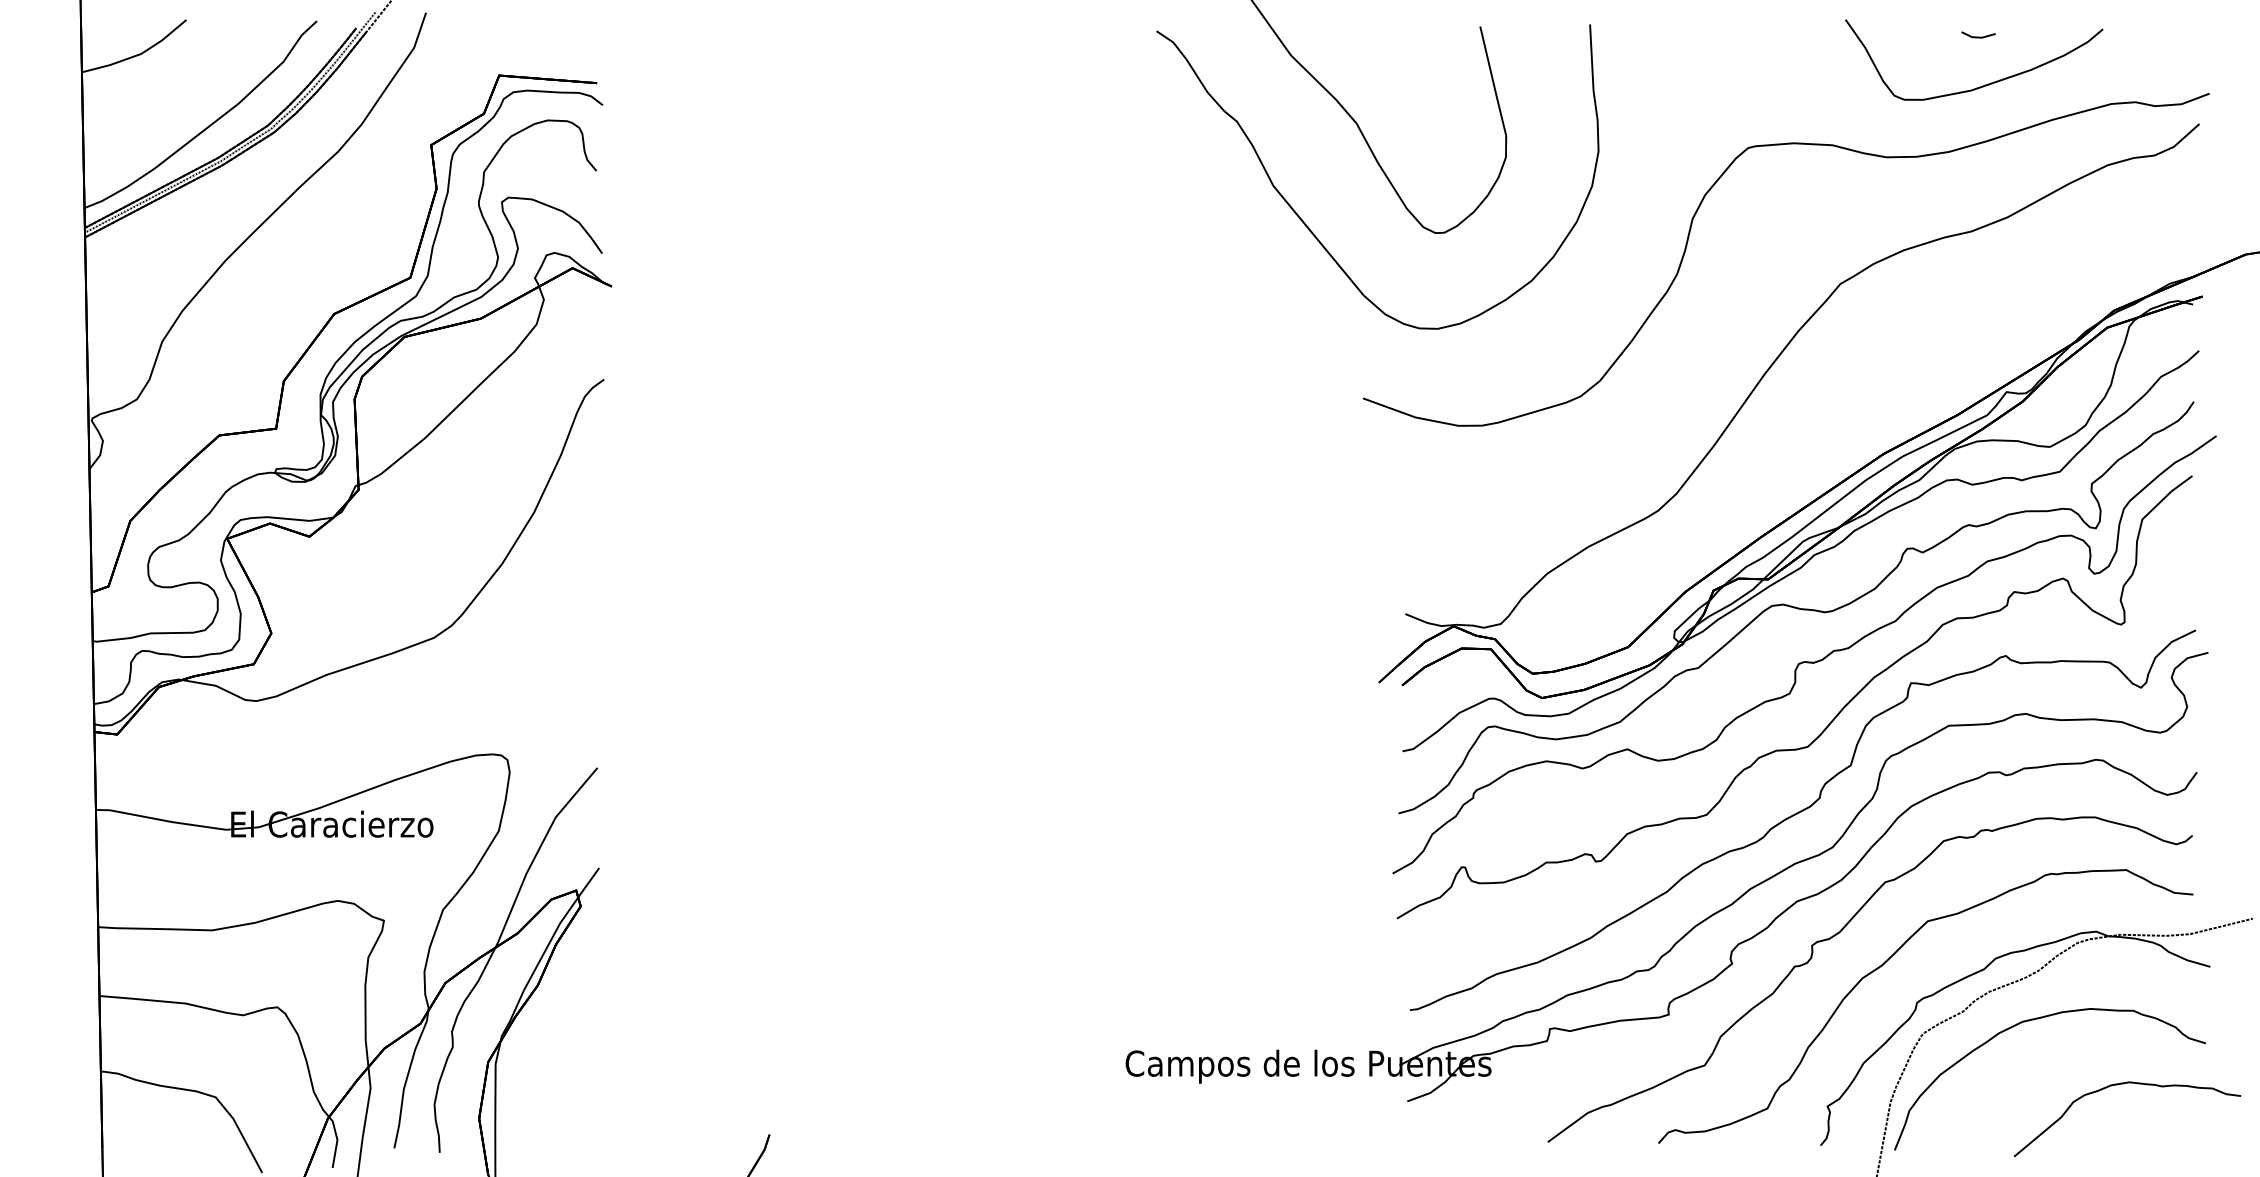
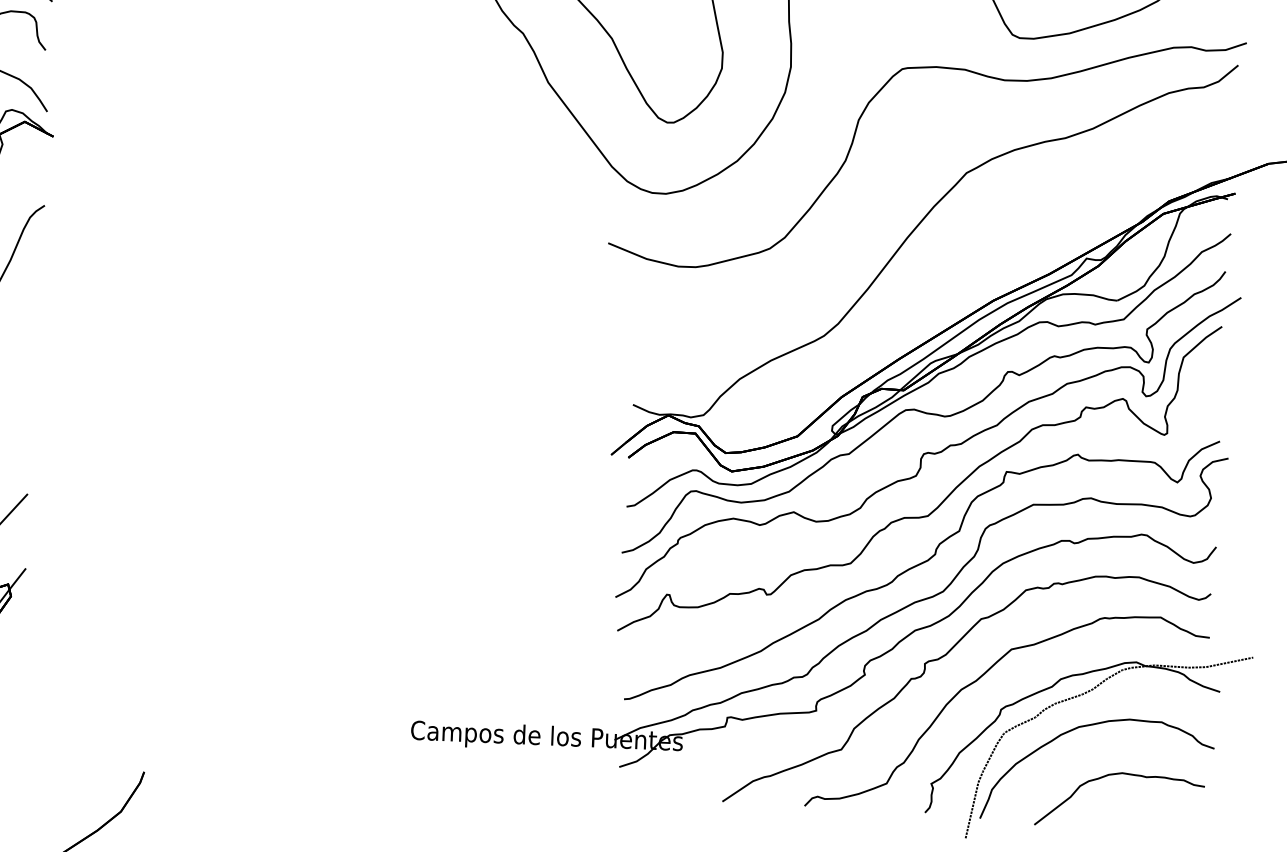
part: (2123, 1084) -> (1117, 774), moved

